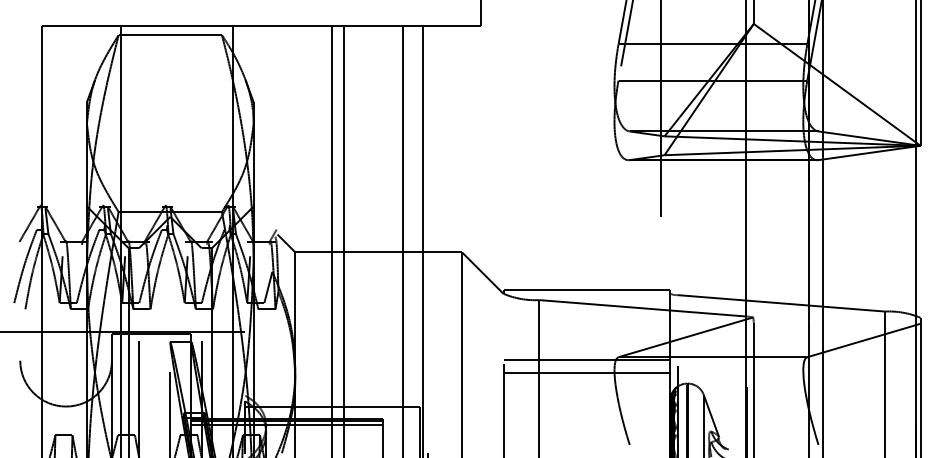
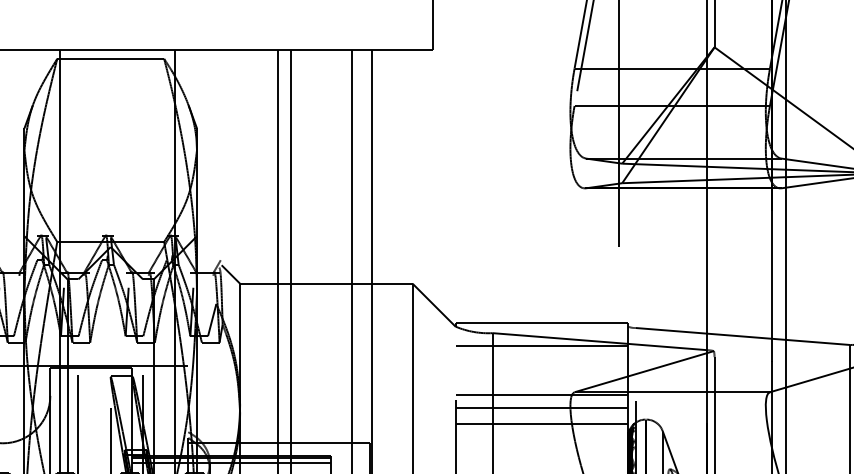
line: (586, 312) -> (541, 345), added
line: (586, 387) -> (541, 423), added

